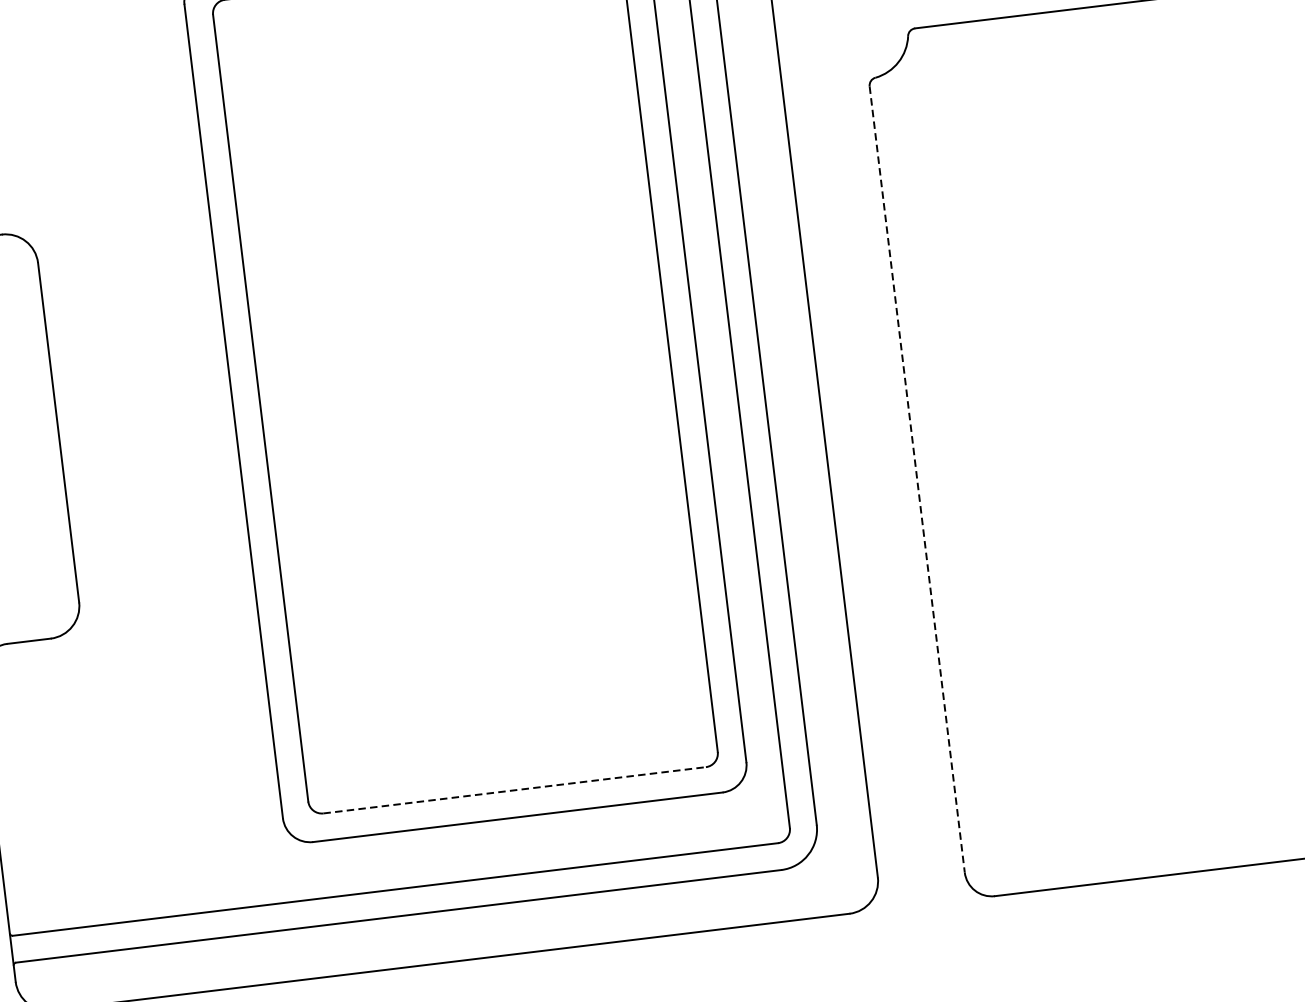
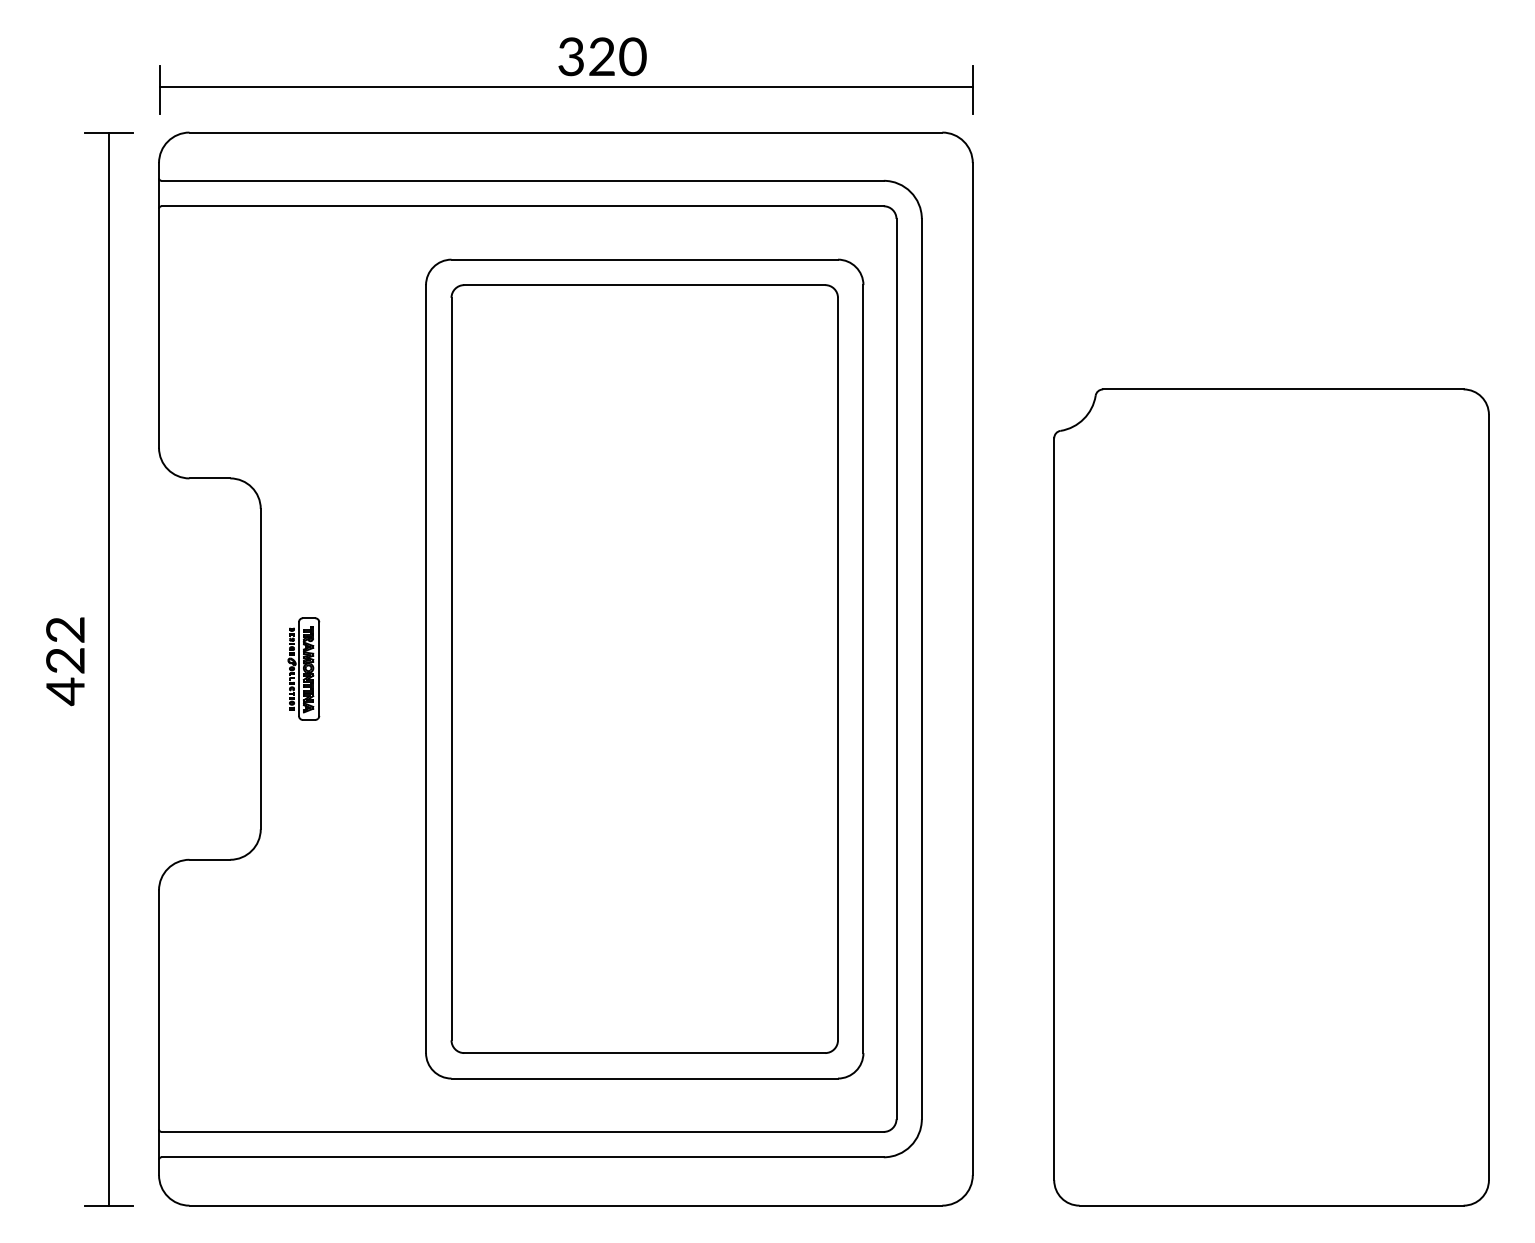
part: (103, 426) -> (303, 668), added
line: (917, 479) -> (1054, 809), dashed -> solid
line: (514, 790) -> (644, 1053), dashed -> solid

